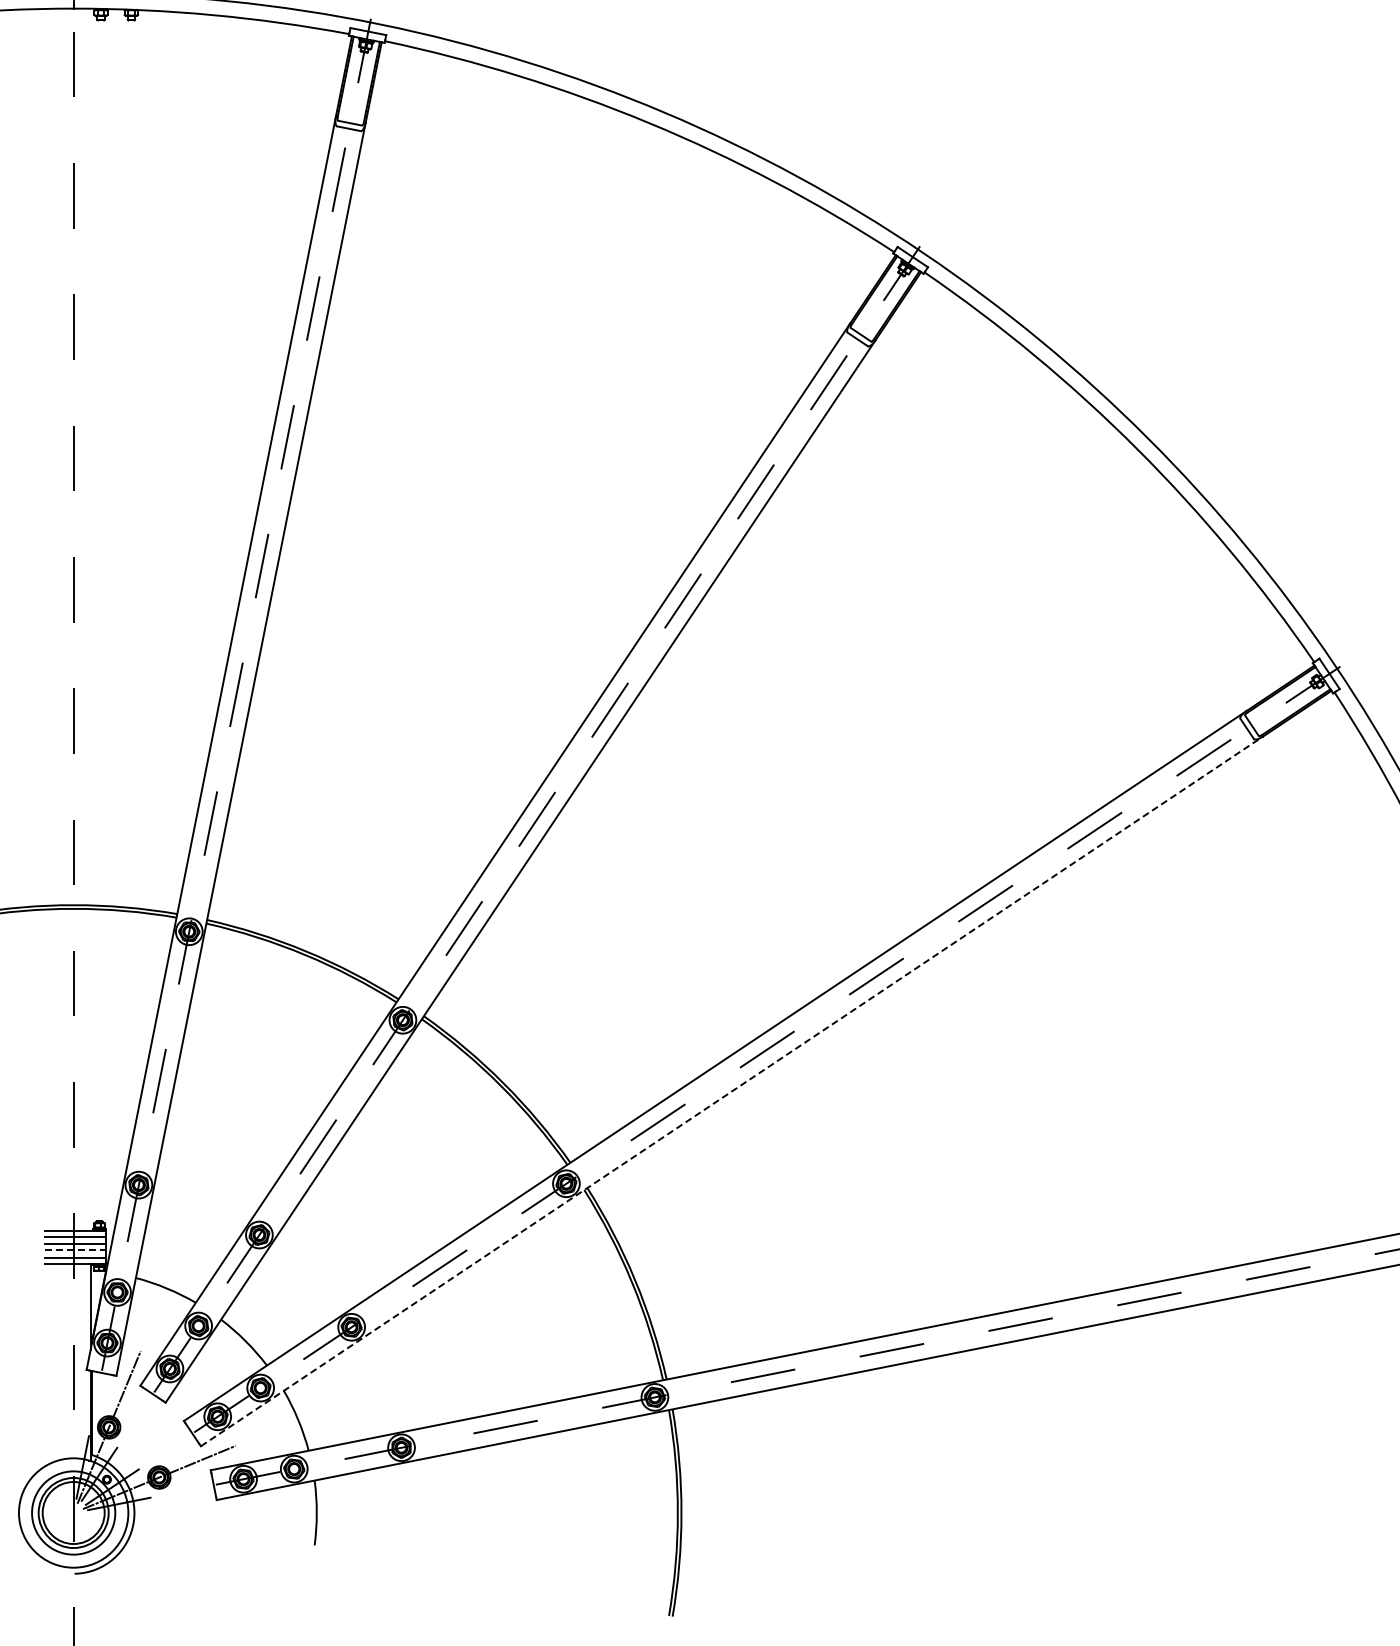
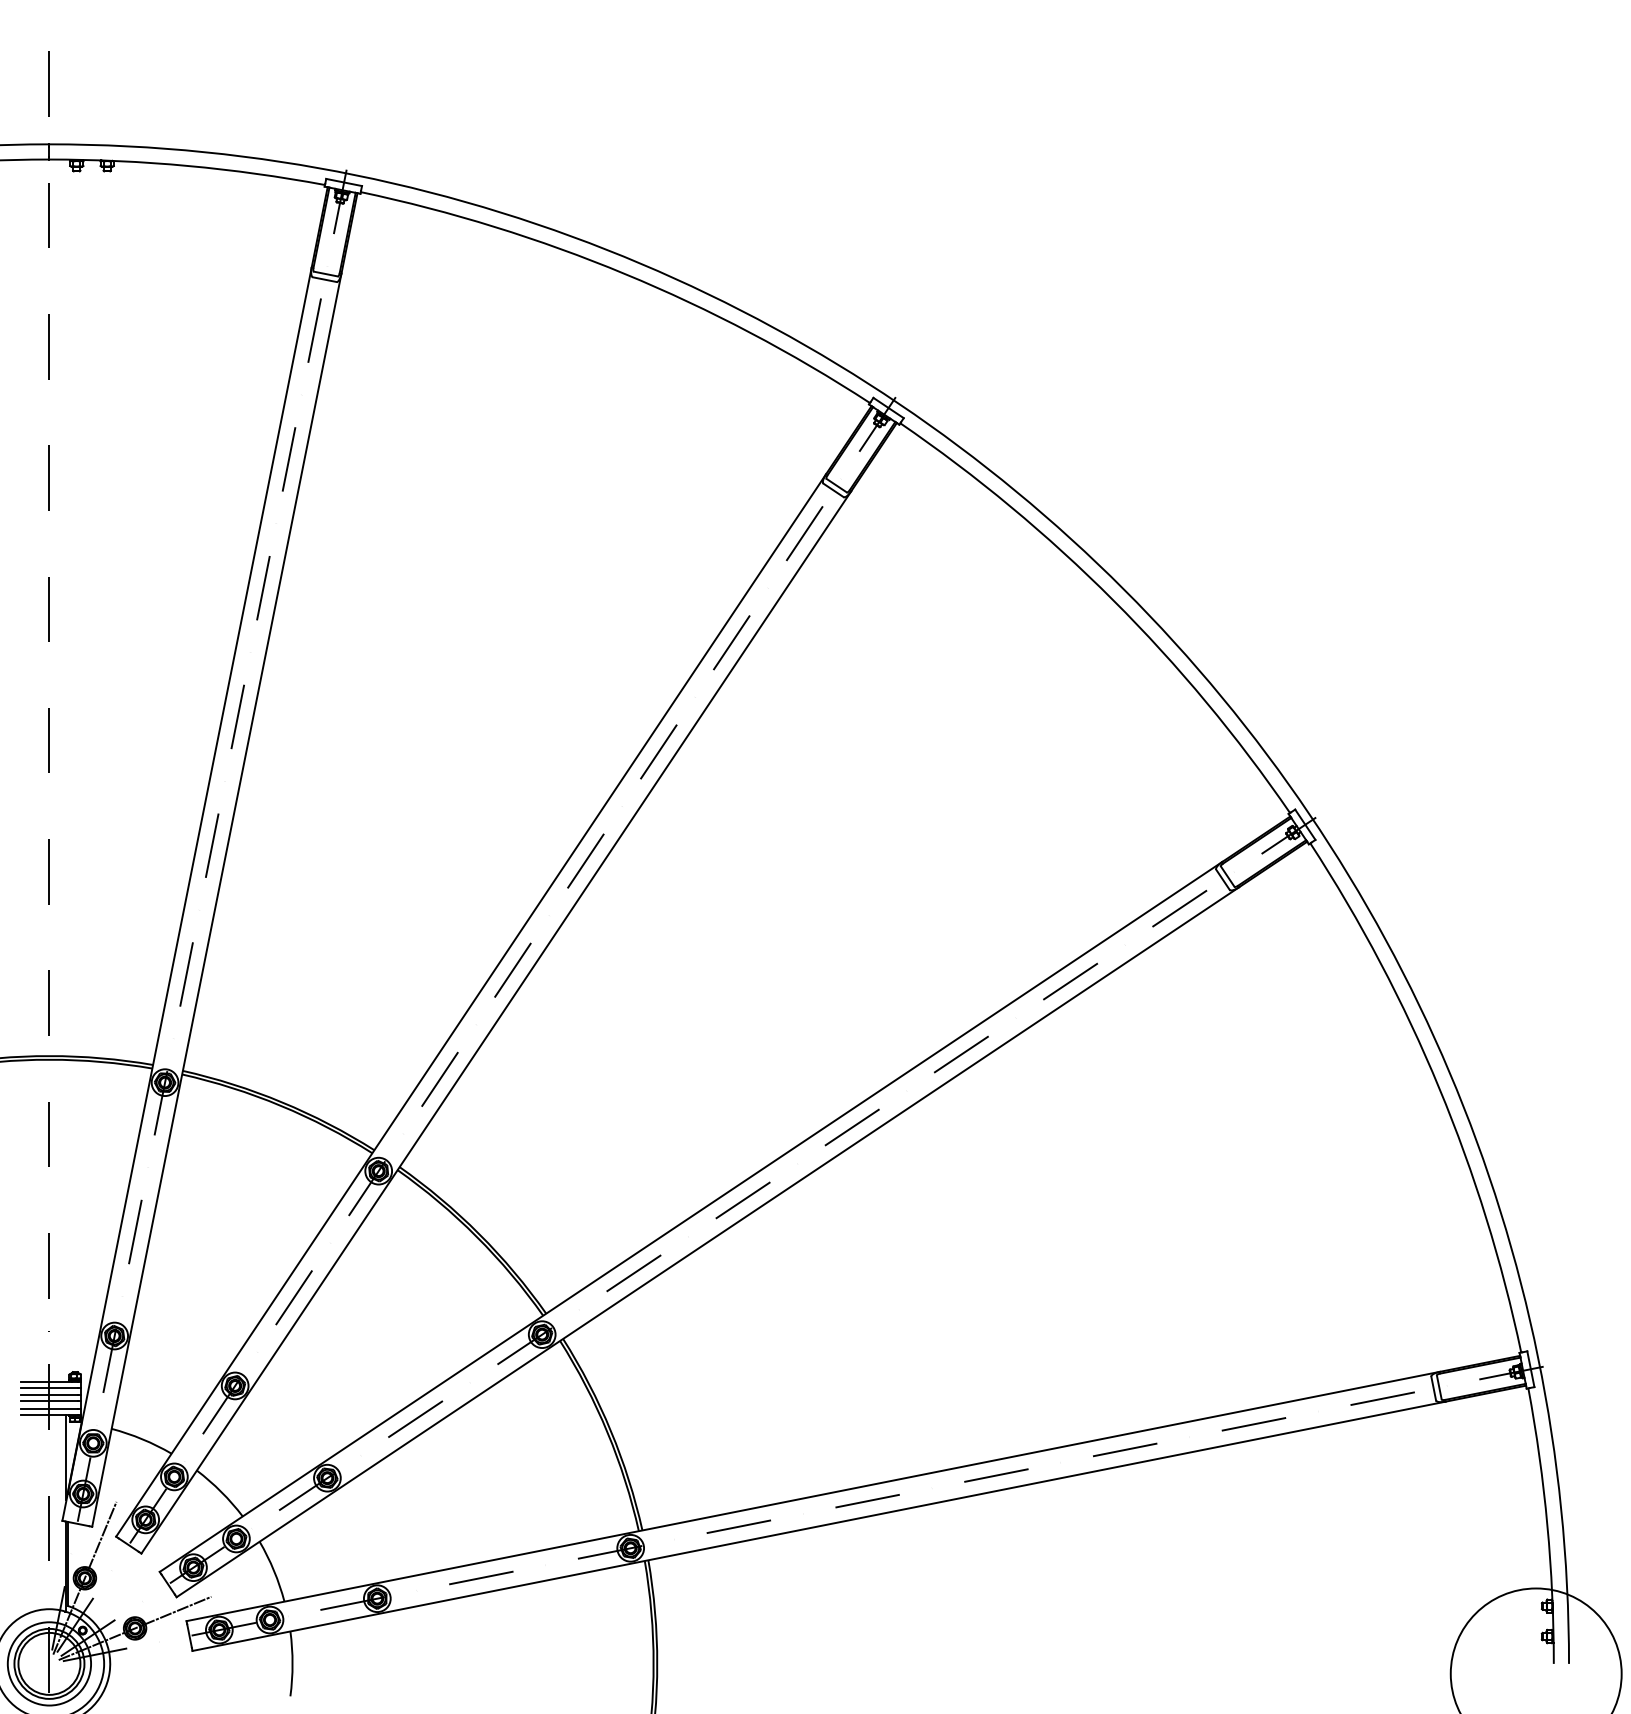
line: (732, 1090) -> (708, 1241), dashed -> solid
line: (73, 1250) -> (49, 1401), dashed -> solid

